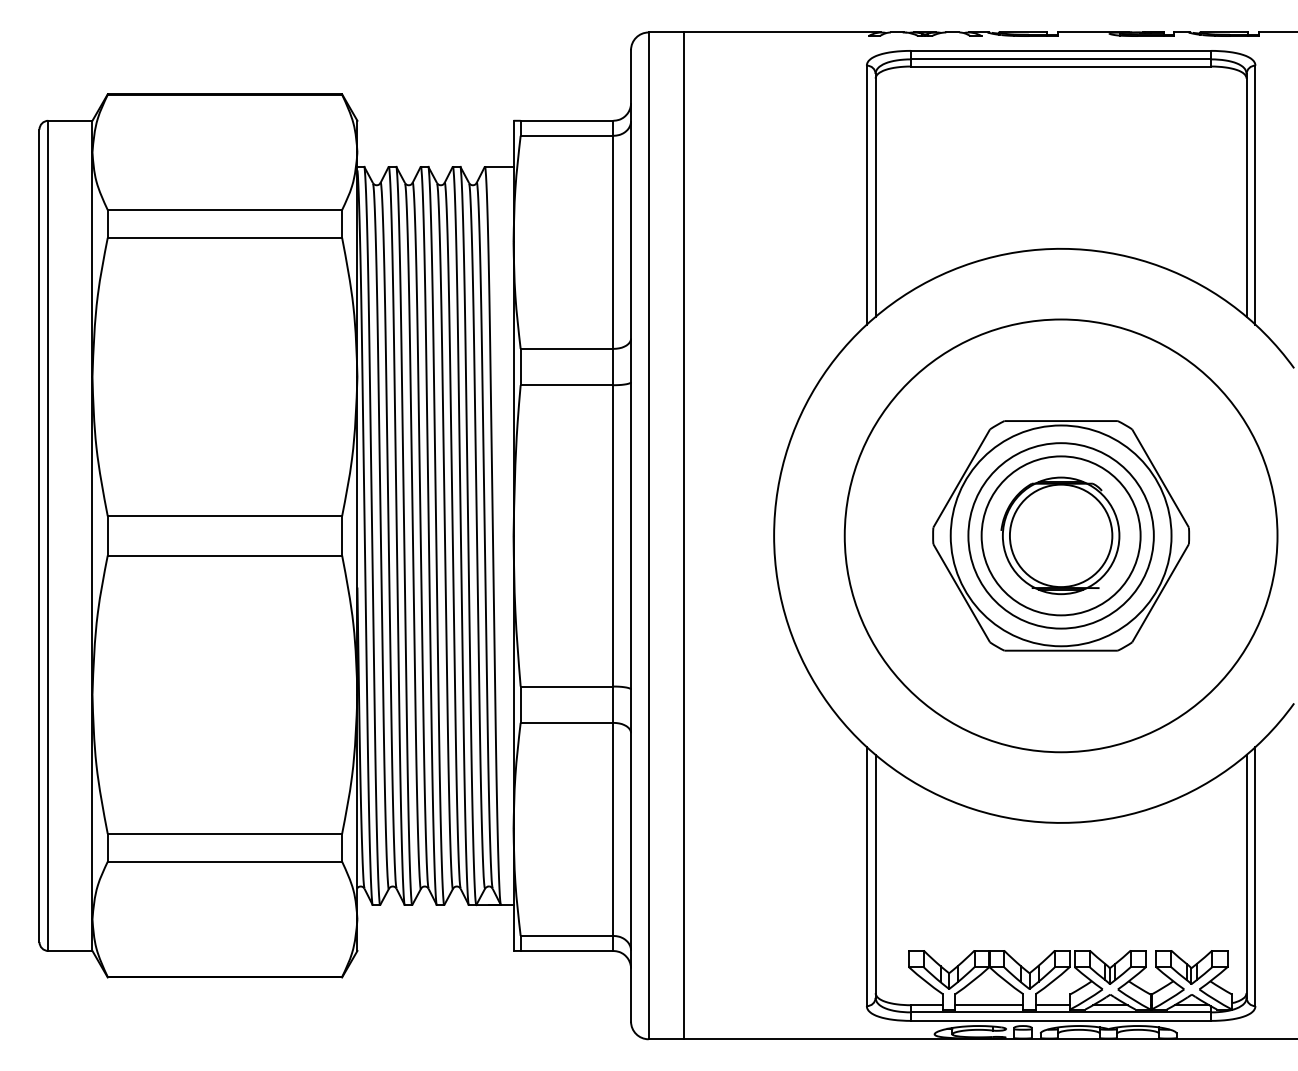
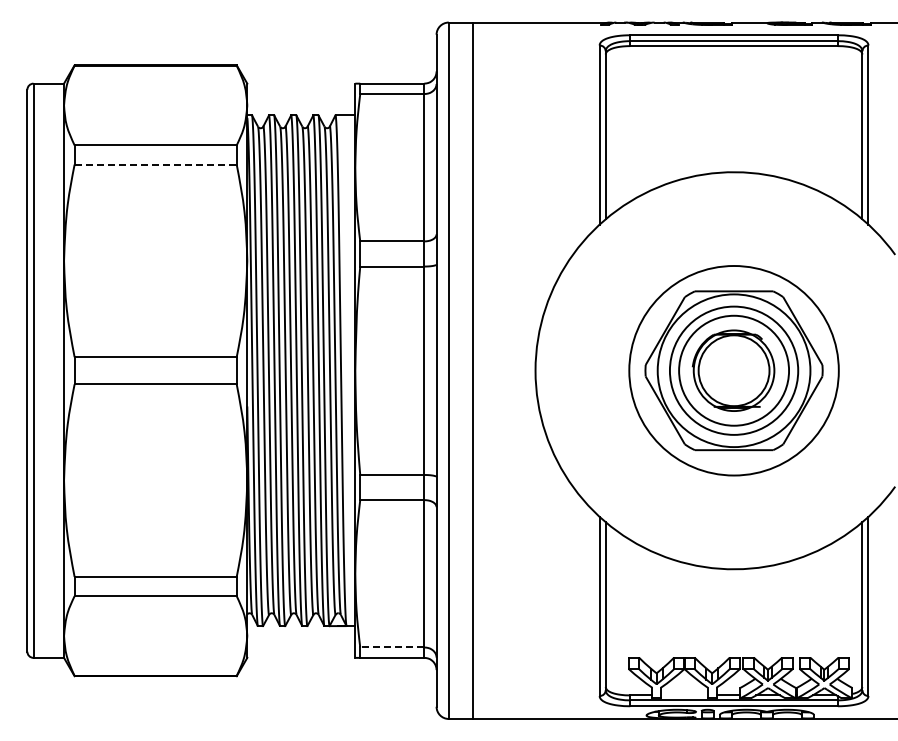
line: (226, 237) -> (156, 164), solid -> dashed
circle: (1060, 535) -> (733, 370), size x0.7
line: (565, 935) -> (391, 647), solid -> dashed
line: (988, 1005) -> (683, 695), removed

